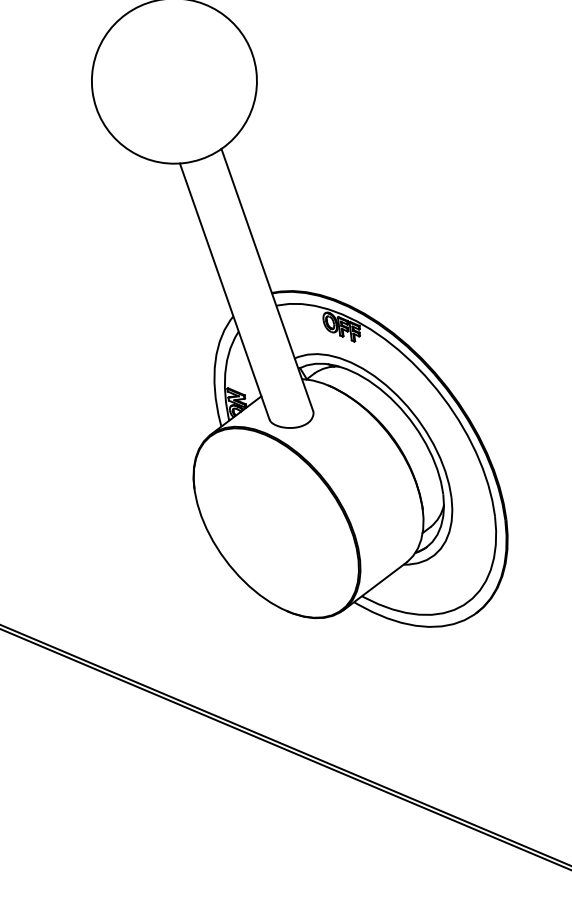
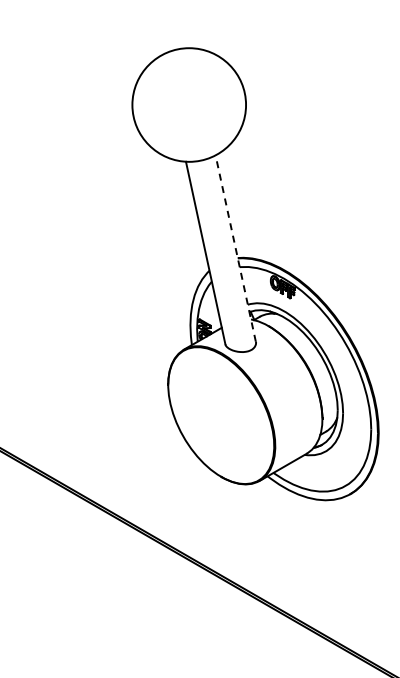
line: (266, 279) -> (235, 248), solid -> dashed

